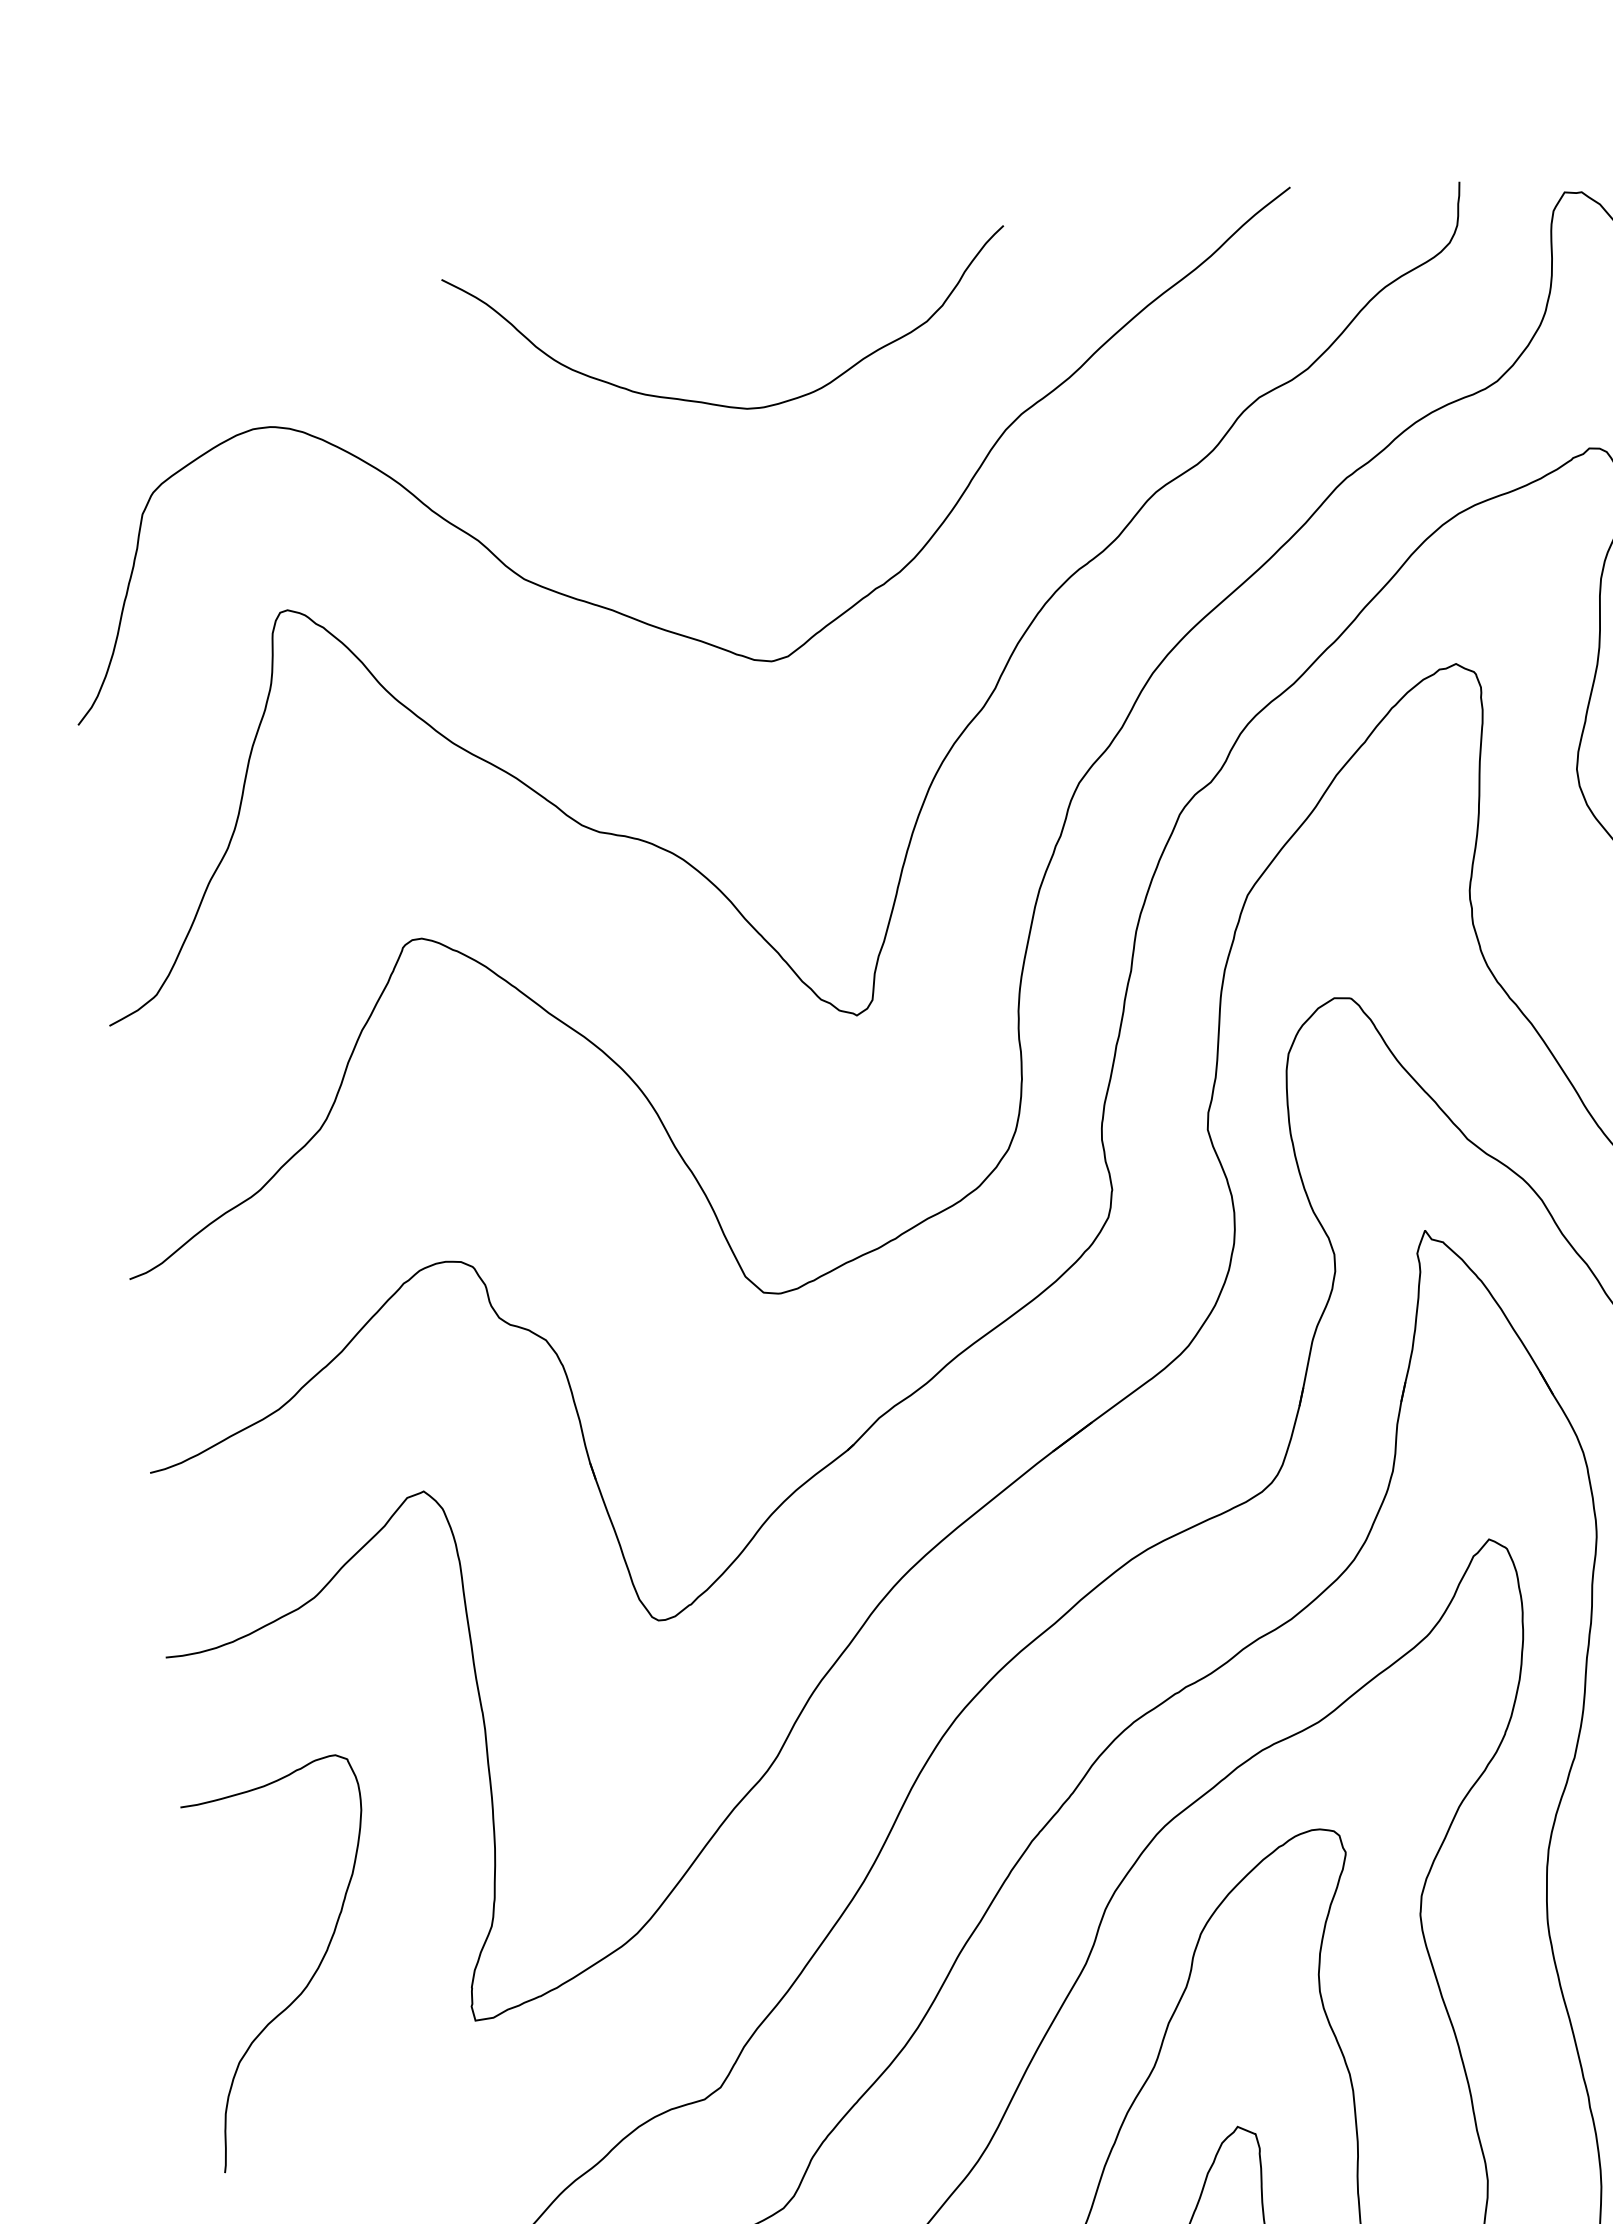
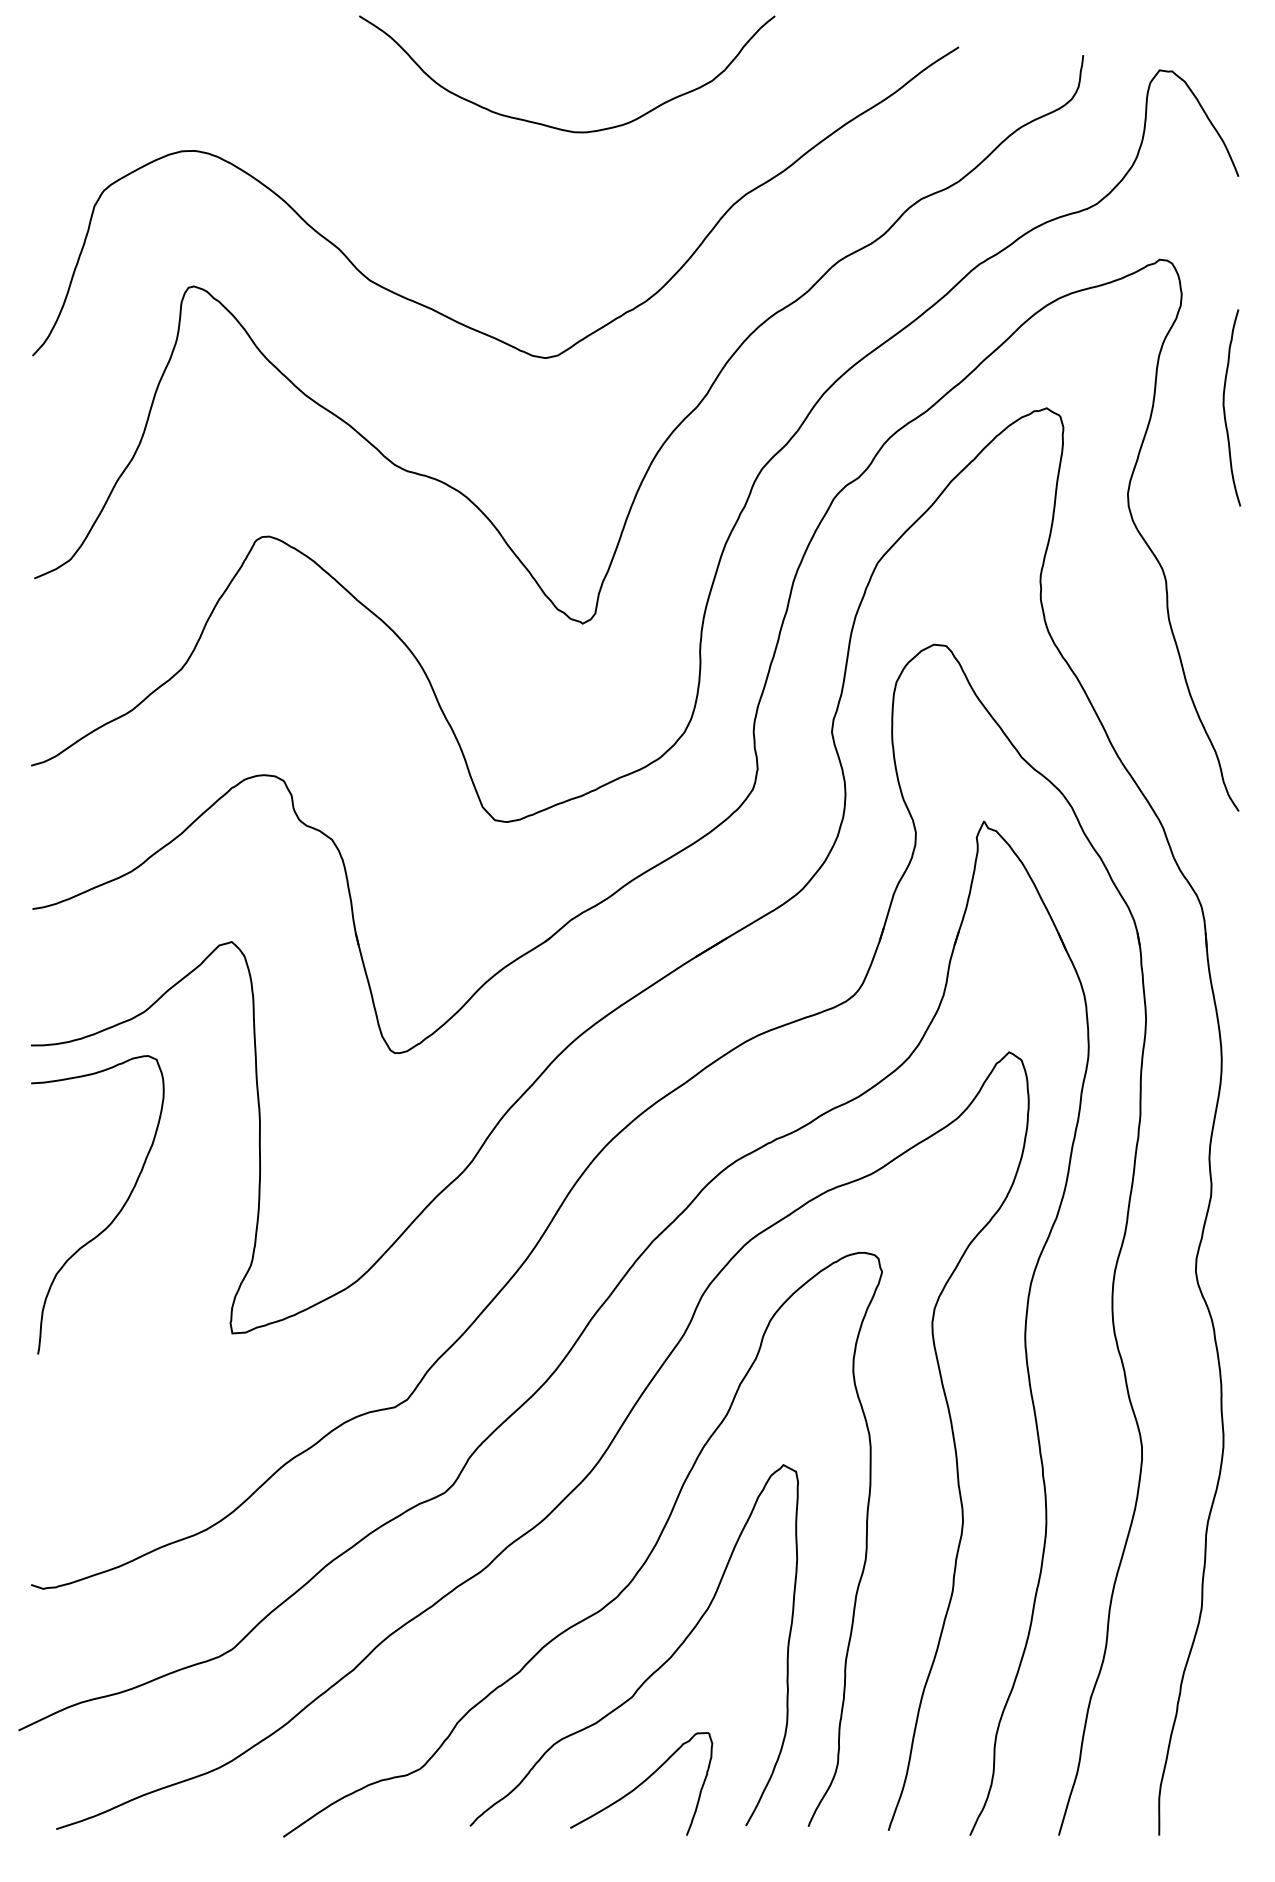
curve: (718, 403) -> (553, 126), moved
curve: (309, 1979) -> (113, 1218), moved

